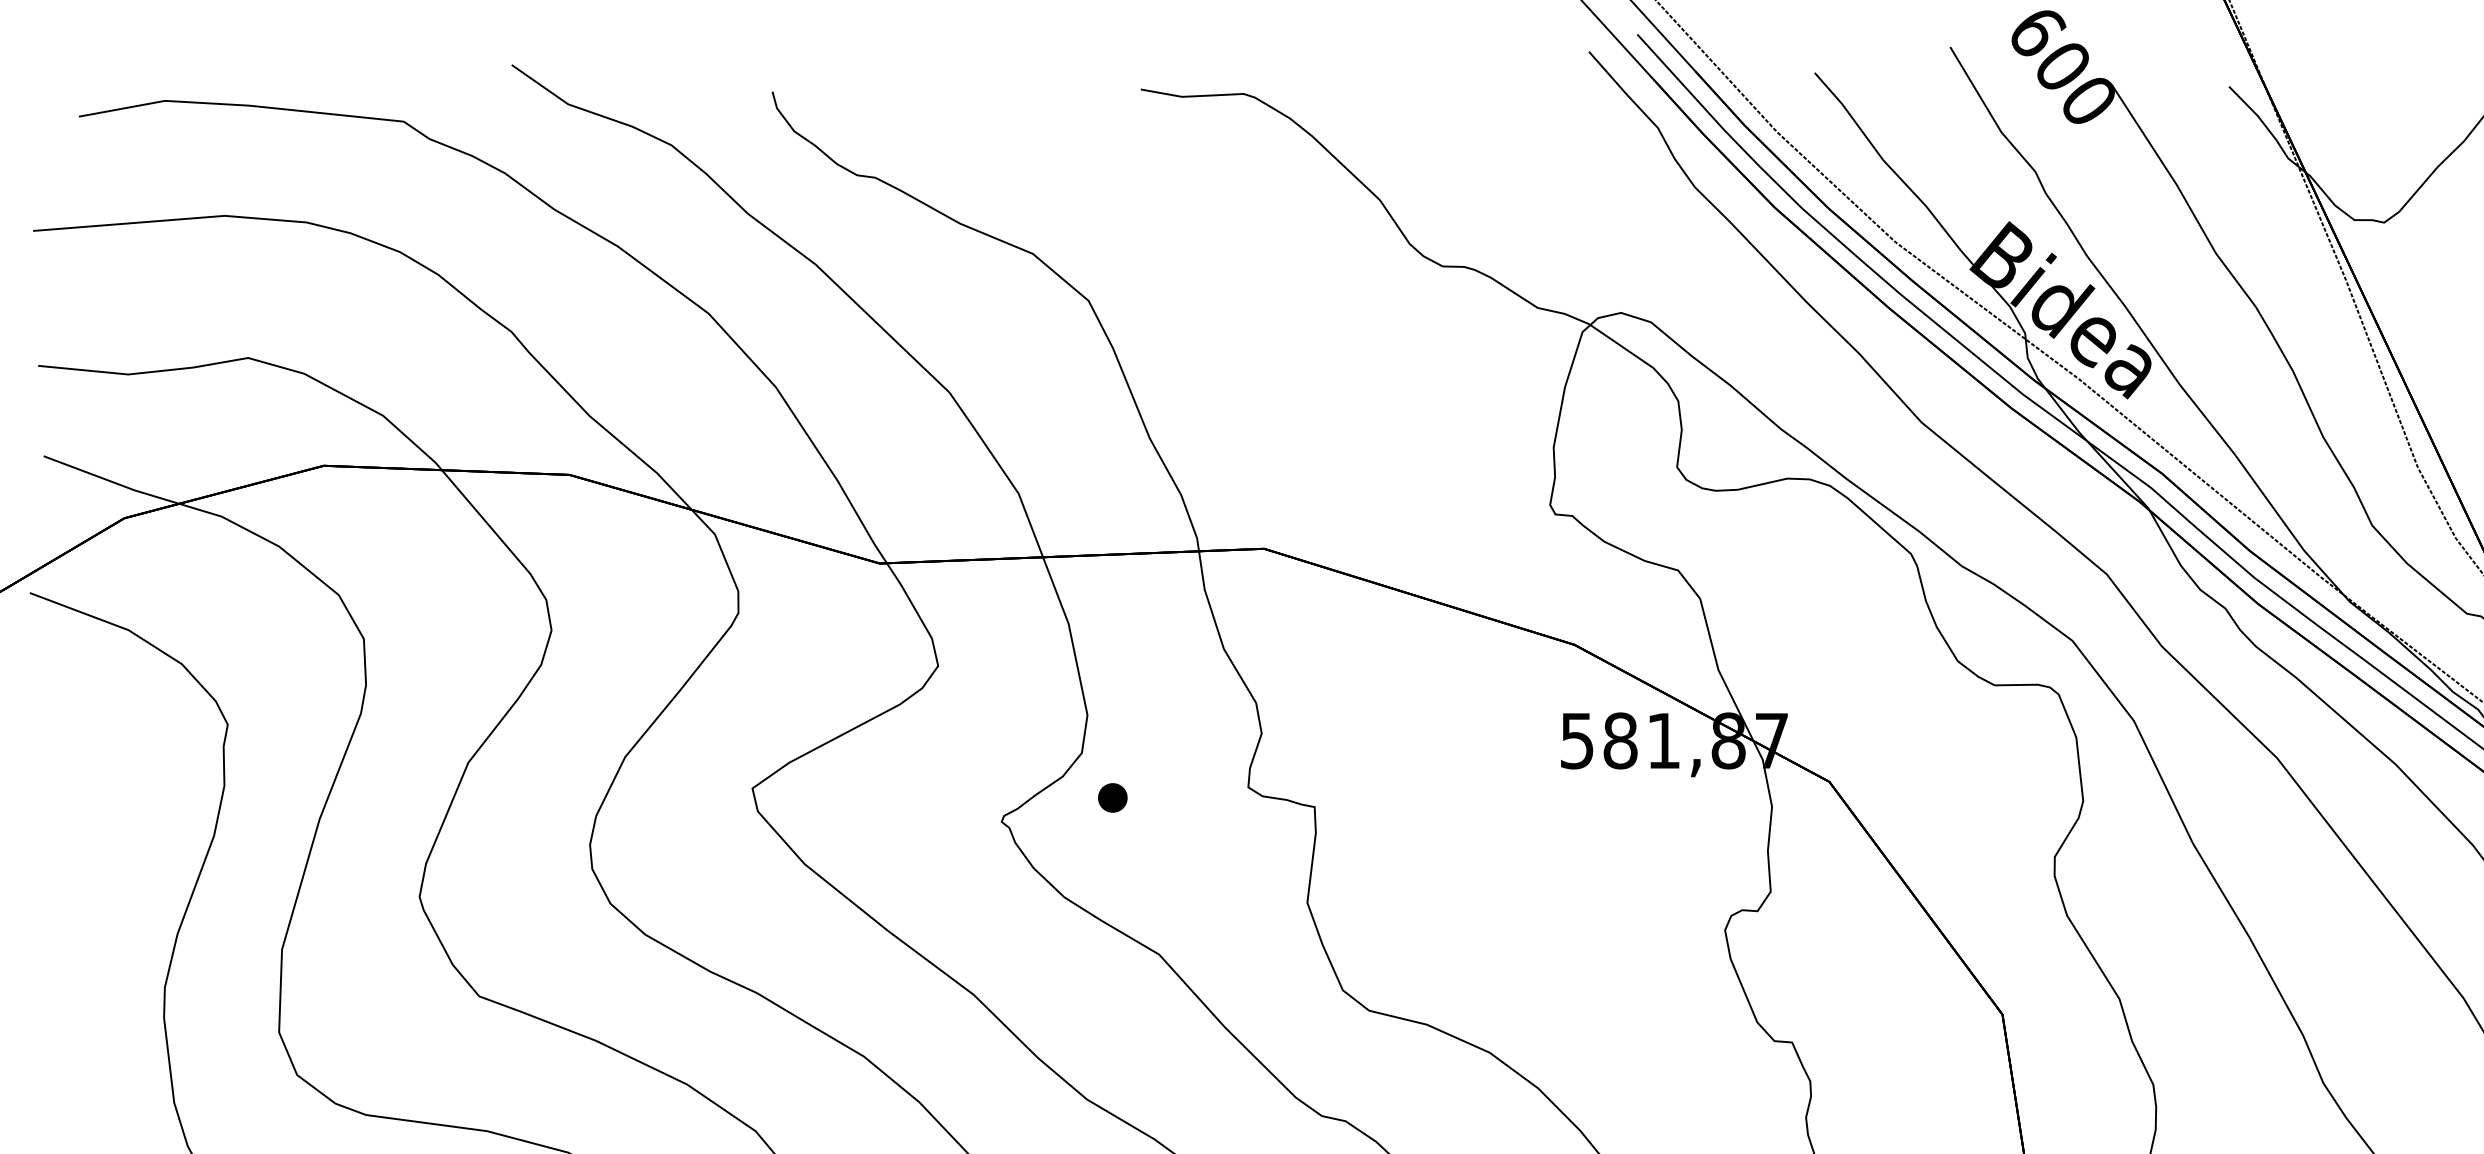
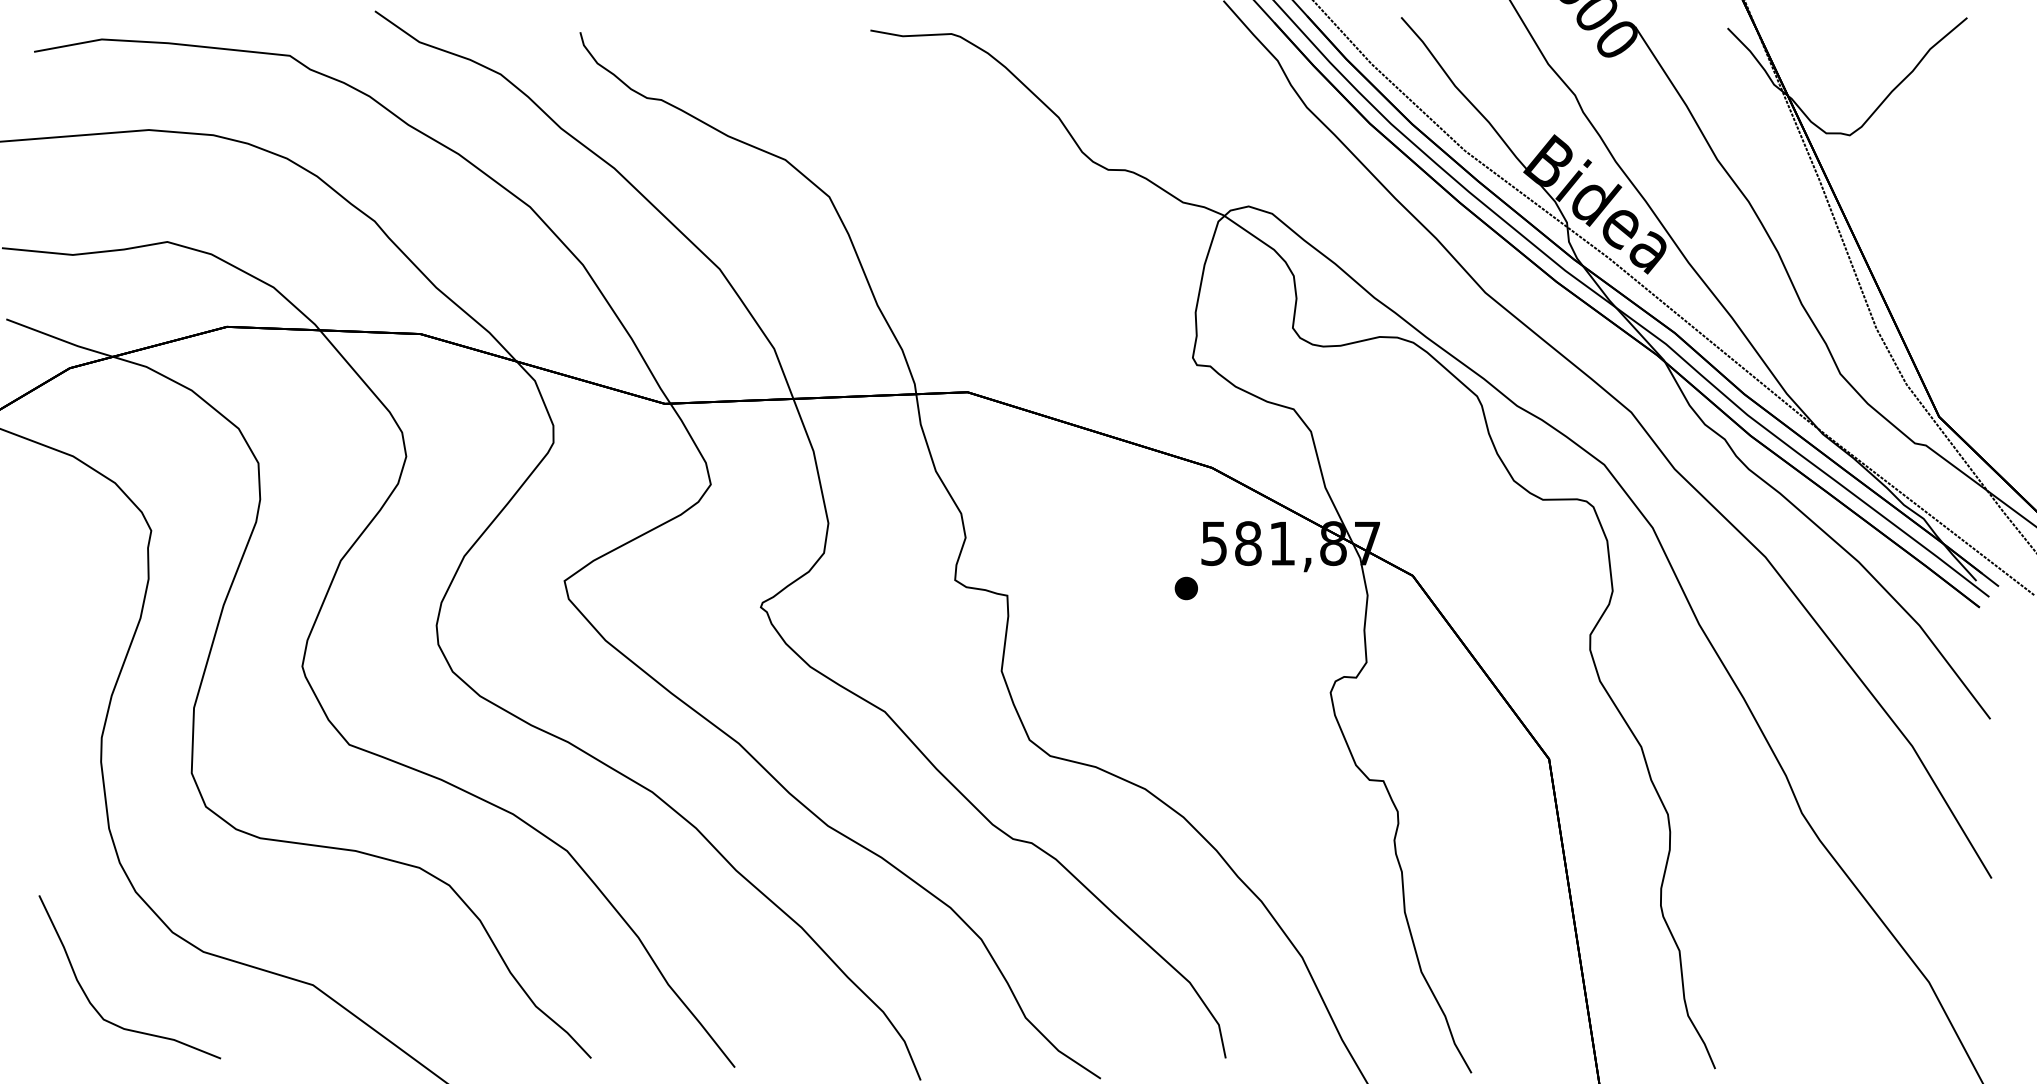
part: (1111, 797) -> (1185, 588), moved

